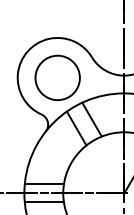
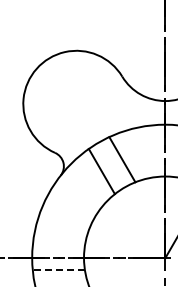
circle: (57, 77) -> (76, 103), removed
line: (44, 184) -> (58, 246), removed
line: (44, 202) -> (58, 269), solid -> dashed

